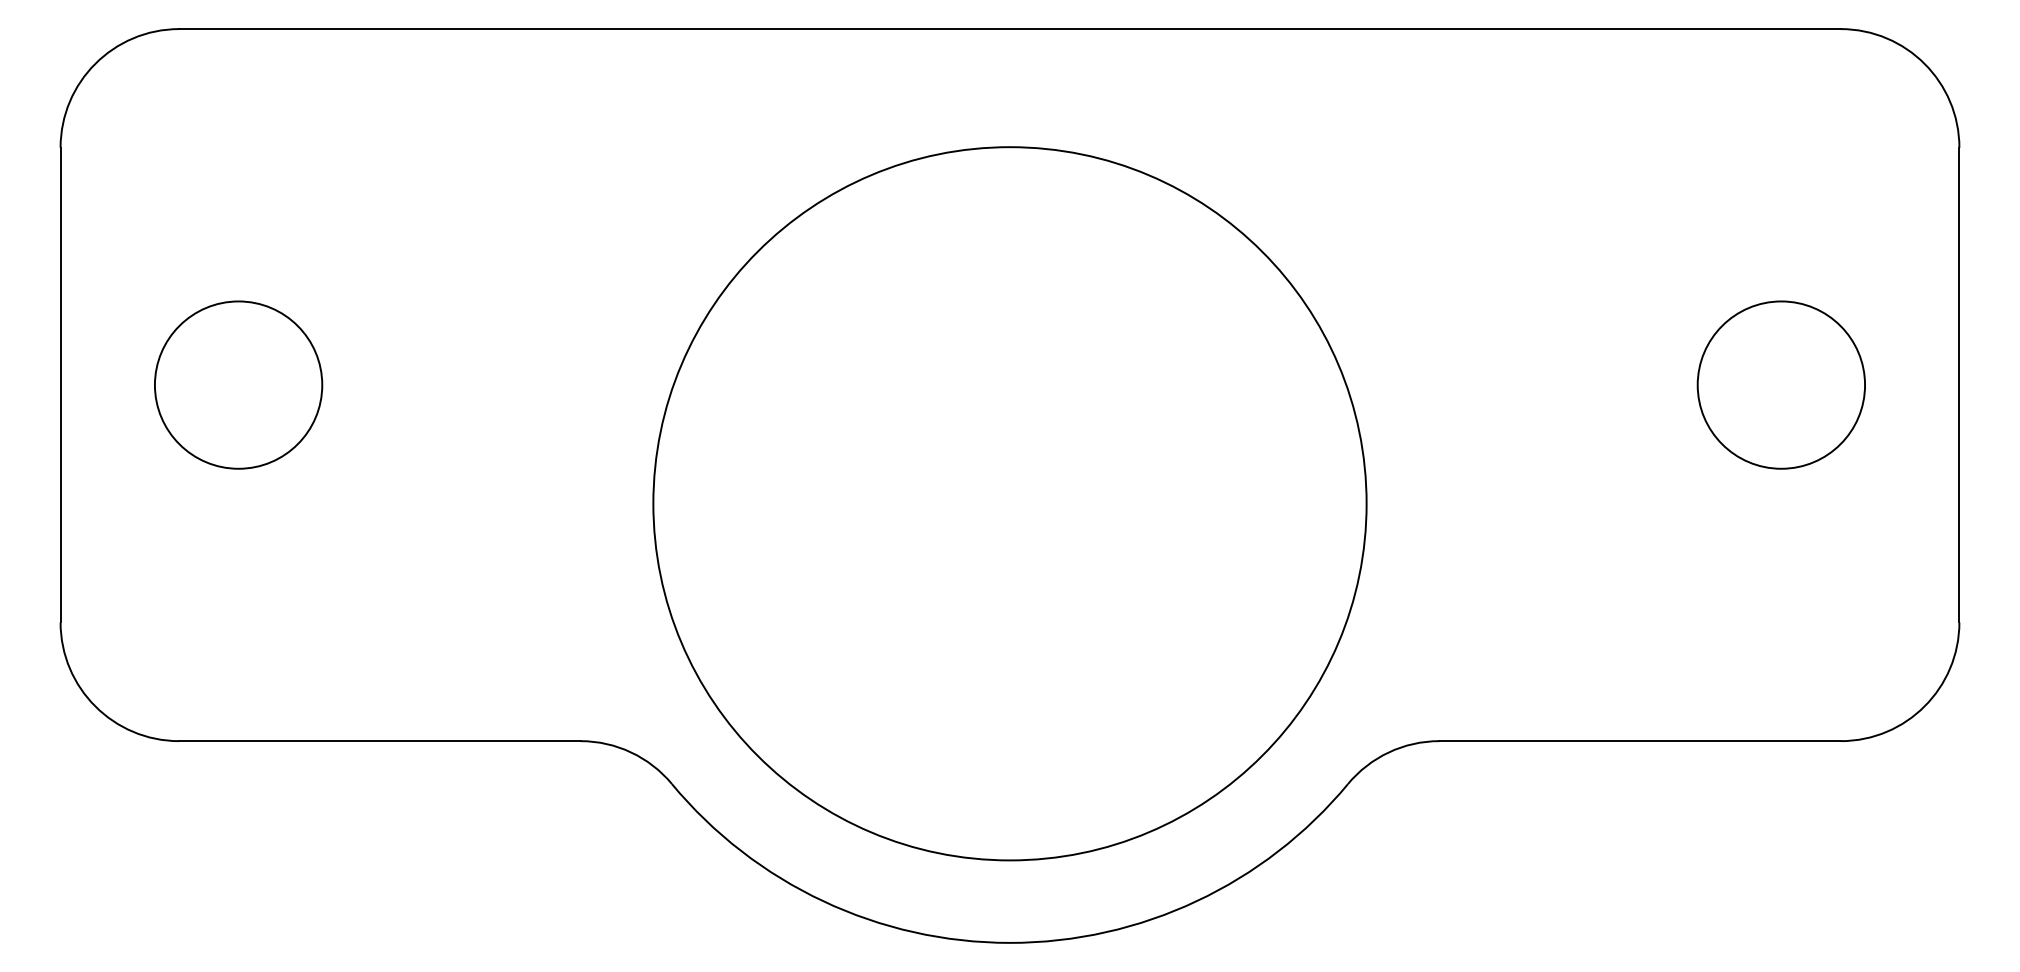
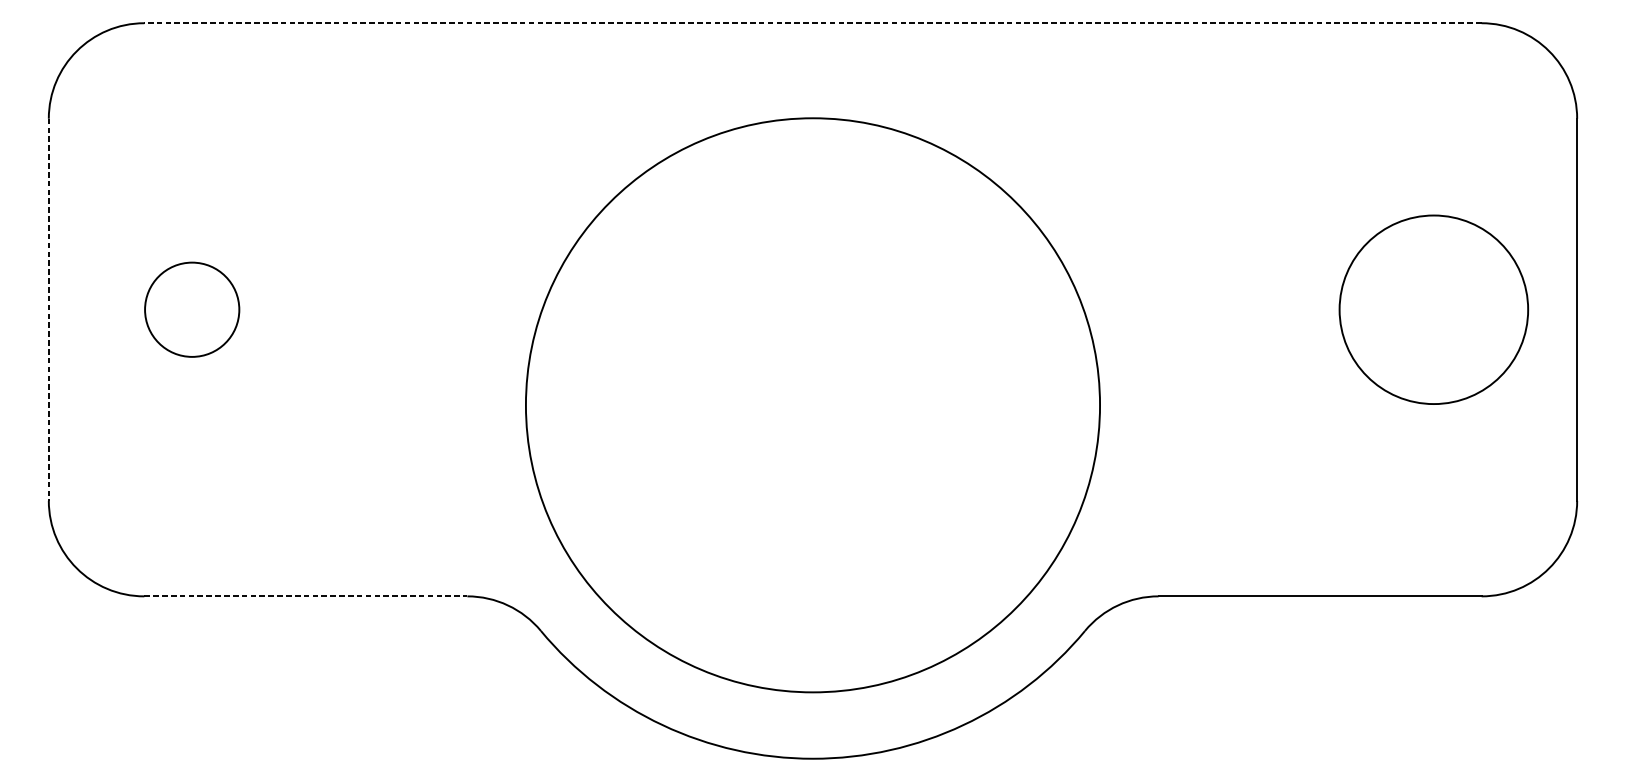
line: (1009, 29) -> (812, 23), solid -> dashed
circle: (238, 384) -> (192, 309), size x0.7
circle: (1781, 384) -> (1433, 309), size x1.4
line: (60, 385) -> (48, 310), solid -> dashed
line: (379, 741) -> (305, 596), solid -> dashed

